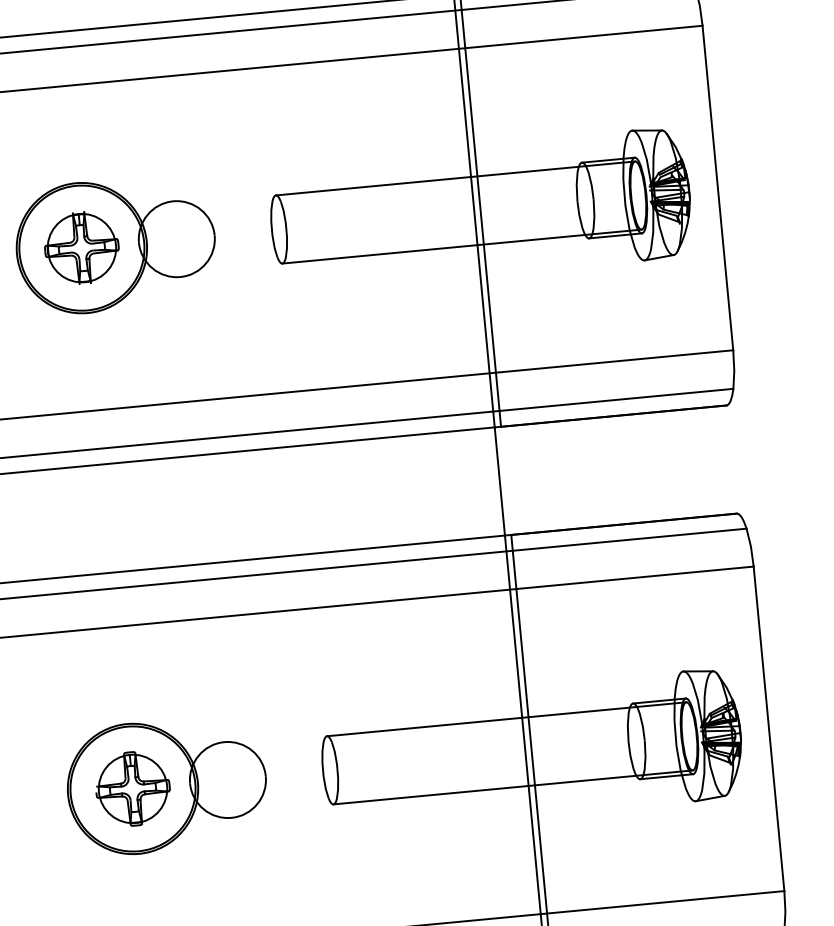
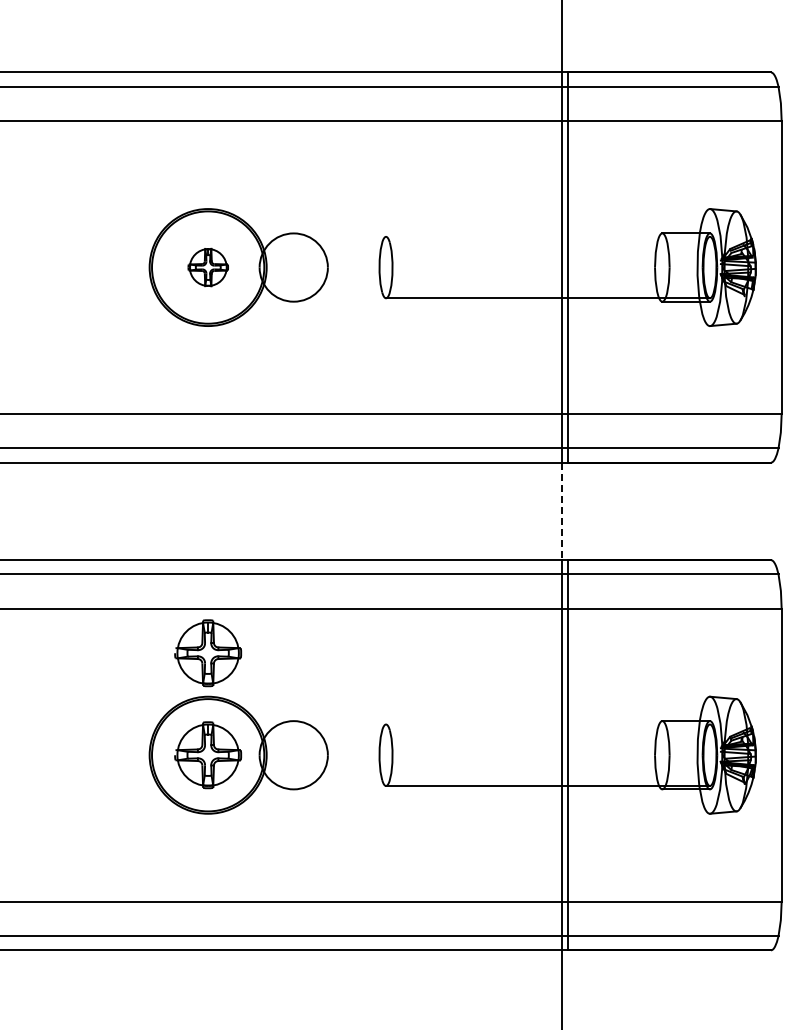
line: (454, 178) -> (547, 236), removed
part: (82, 248) -> (208, 267), size x0.6
line: (499, 481) -> (561, 511), solid -> dashed
part: (122, 676) -> (208, 653), added
line: (506, 719) -> (547, 724), removed

